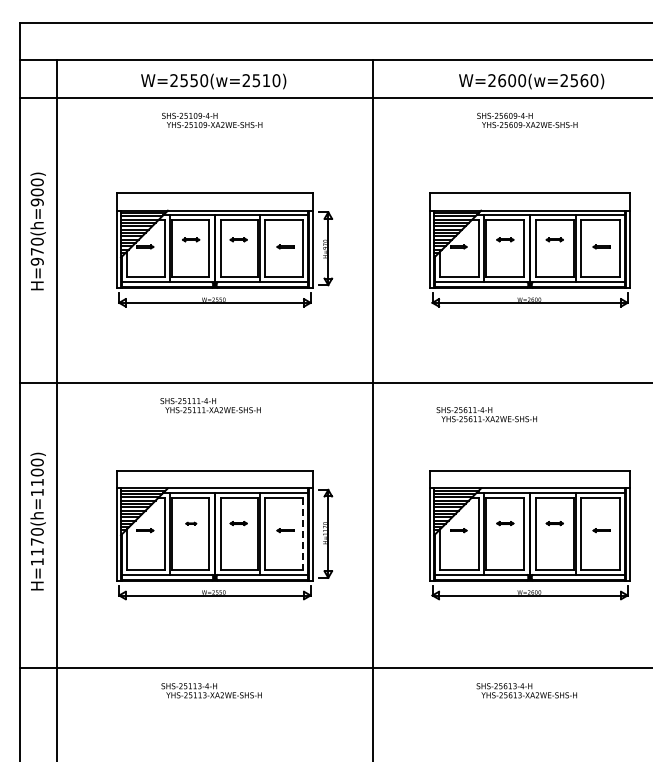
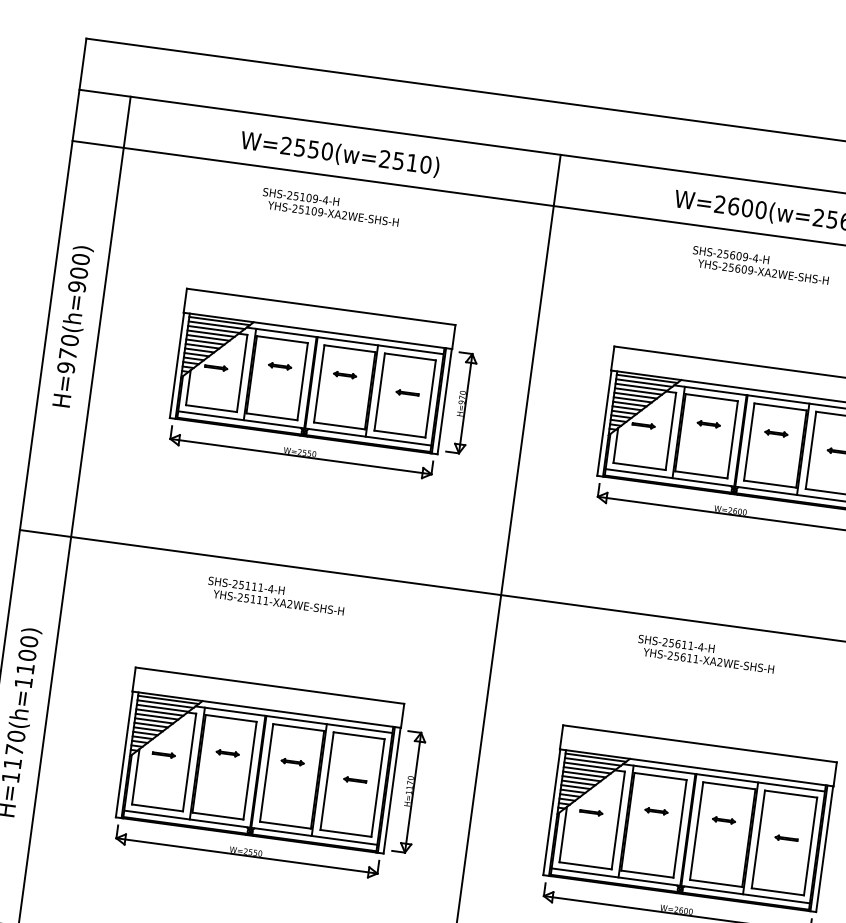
text: (486, 414) -> (705, 653), moved
part: (191, 523) -> (228, 753), size x1.67
line: (302, 533) -> (377, 787), dashed -> solid

